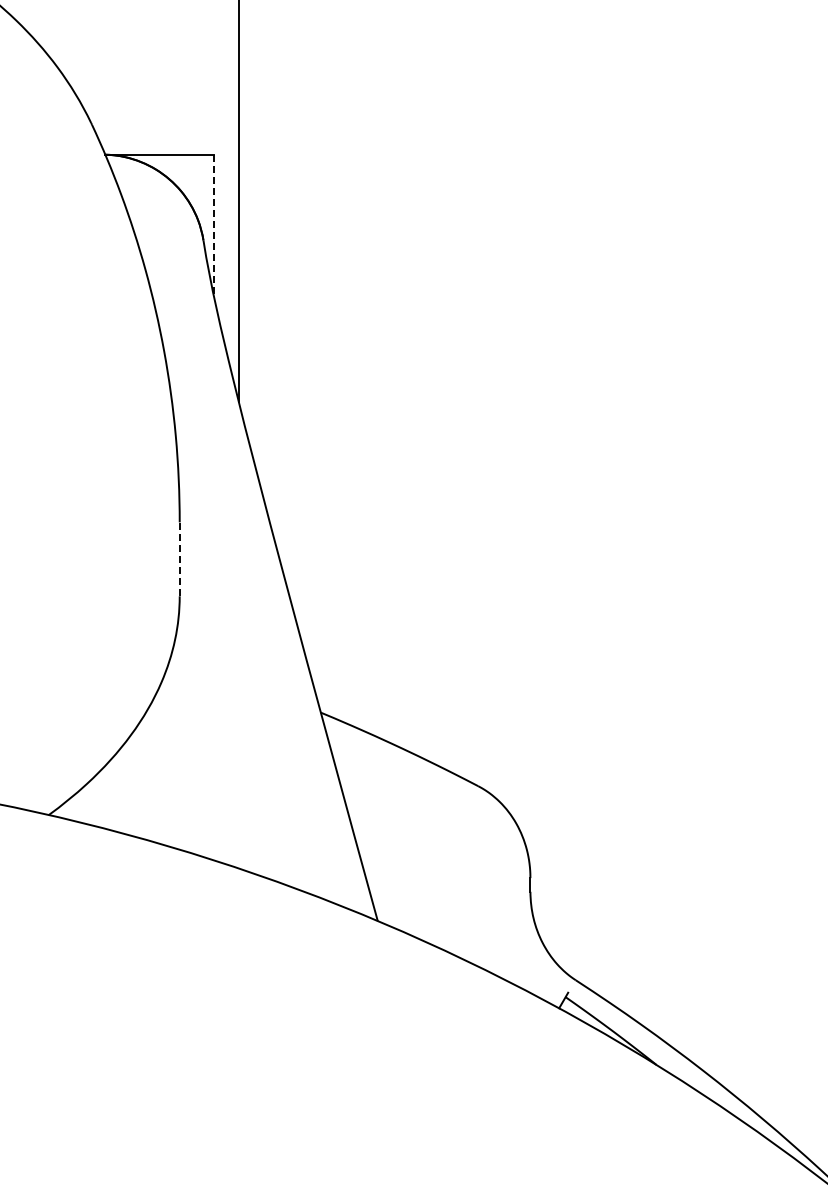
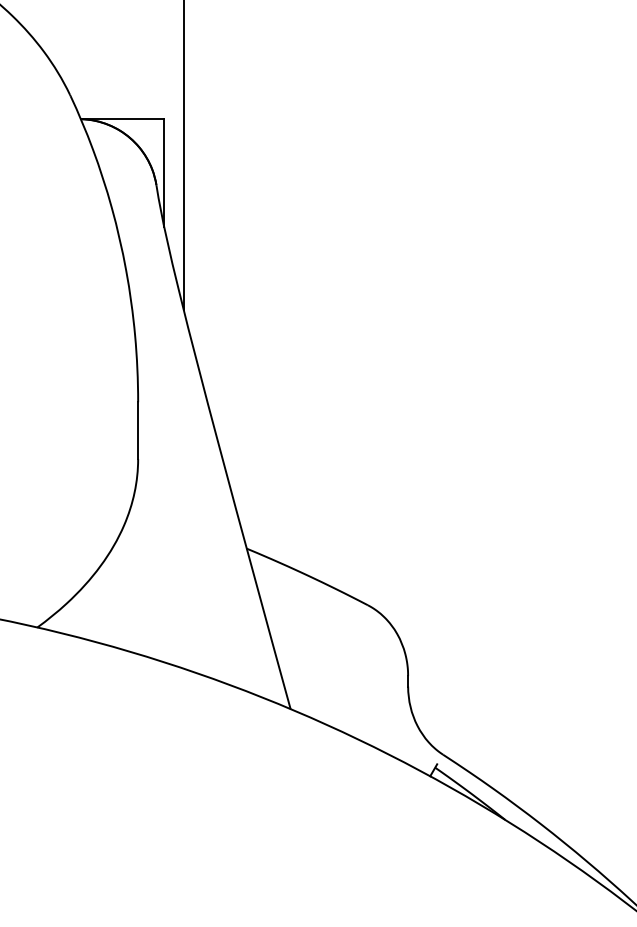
line: (213, 225) -> (164, 173), dashed -> solid
line: (179, 559) -> (137, 430), dashed -> solid

